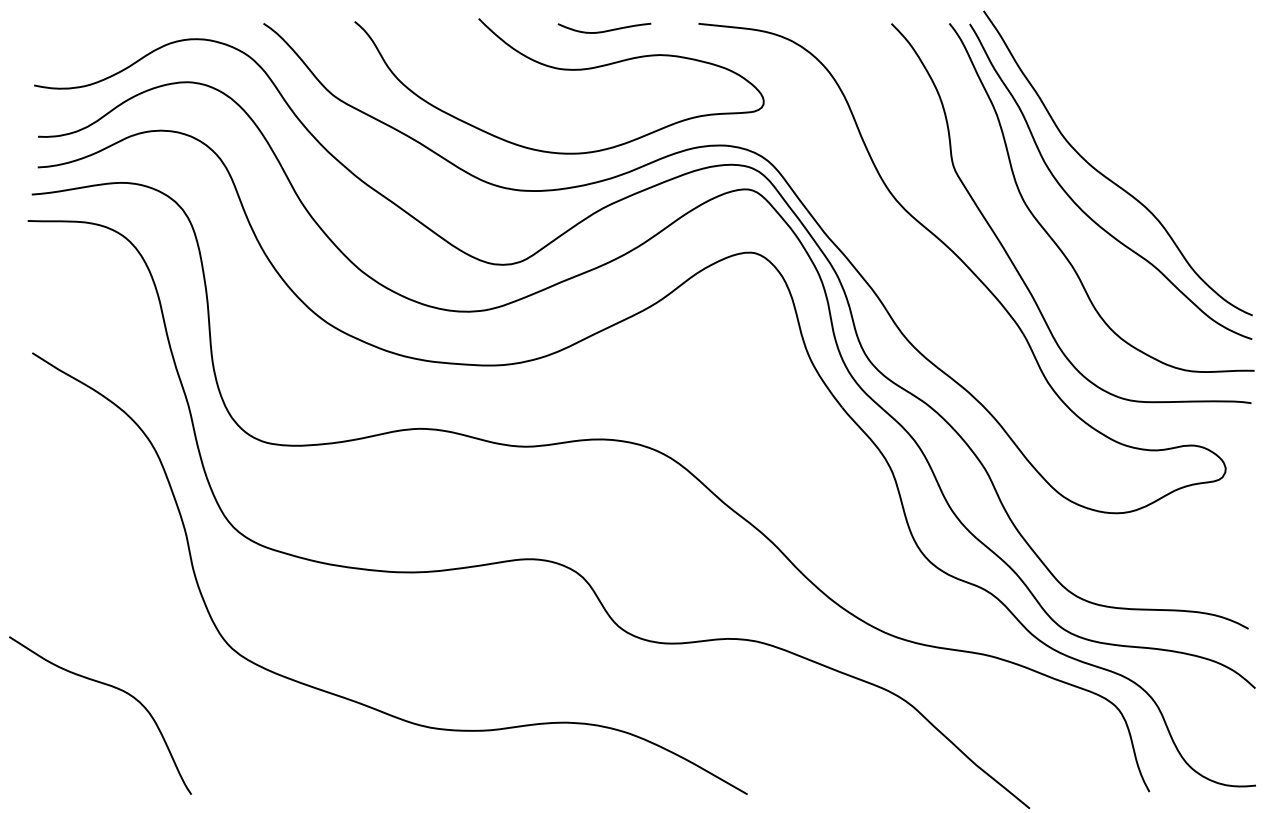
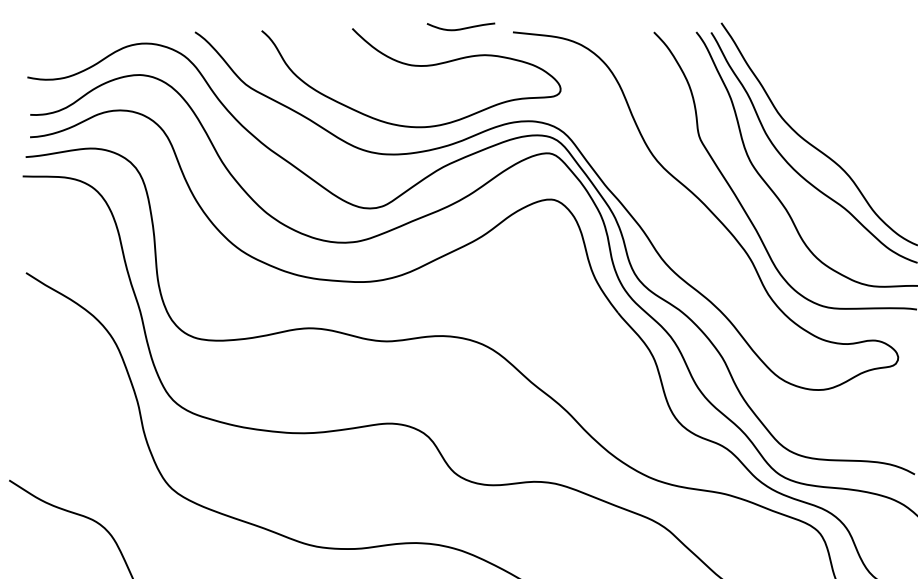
curve: (604, 30) -> (461, 28), moved

